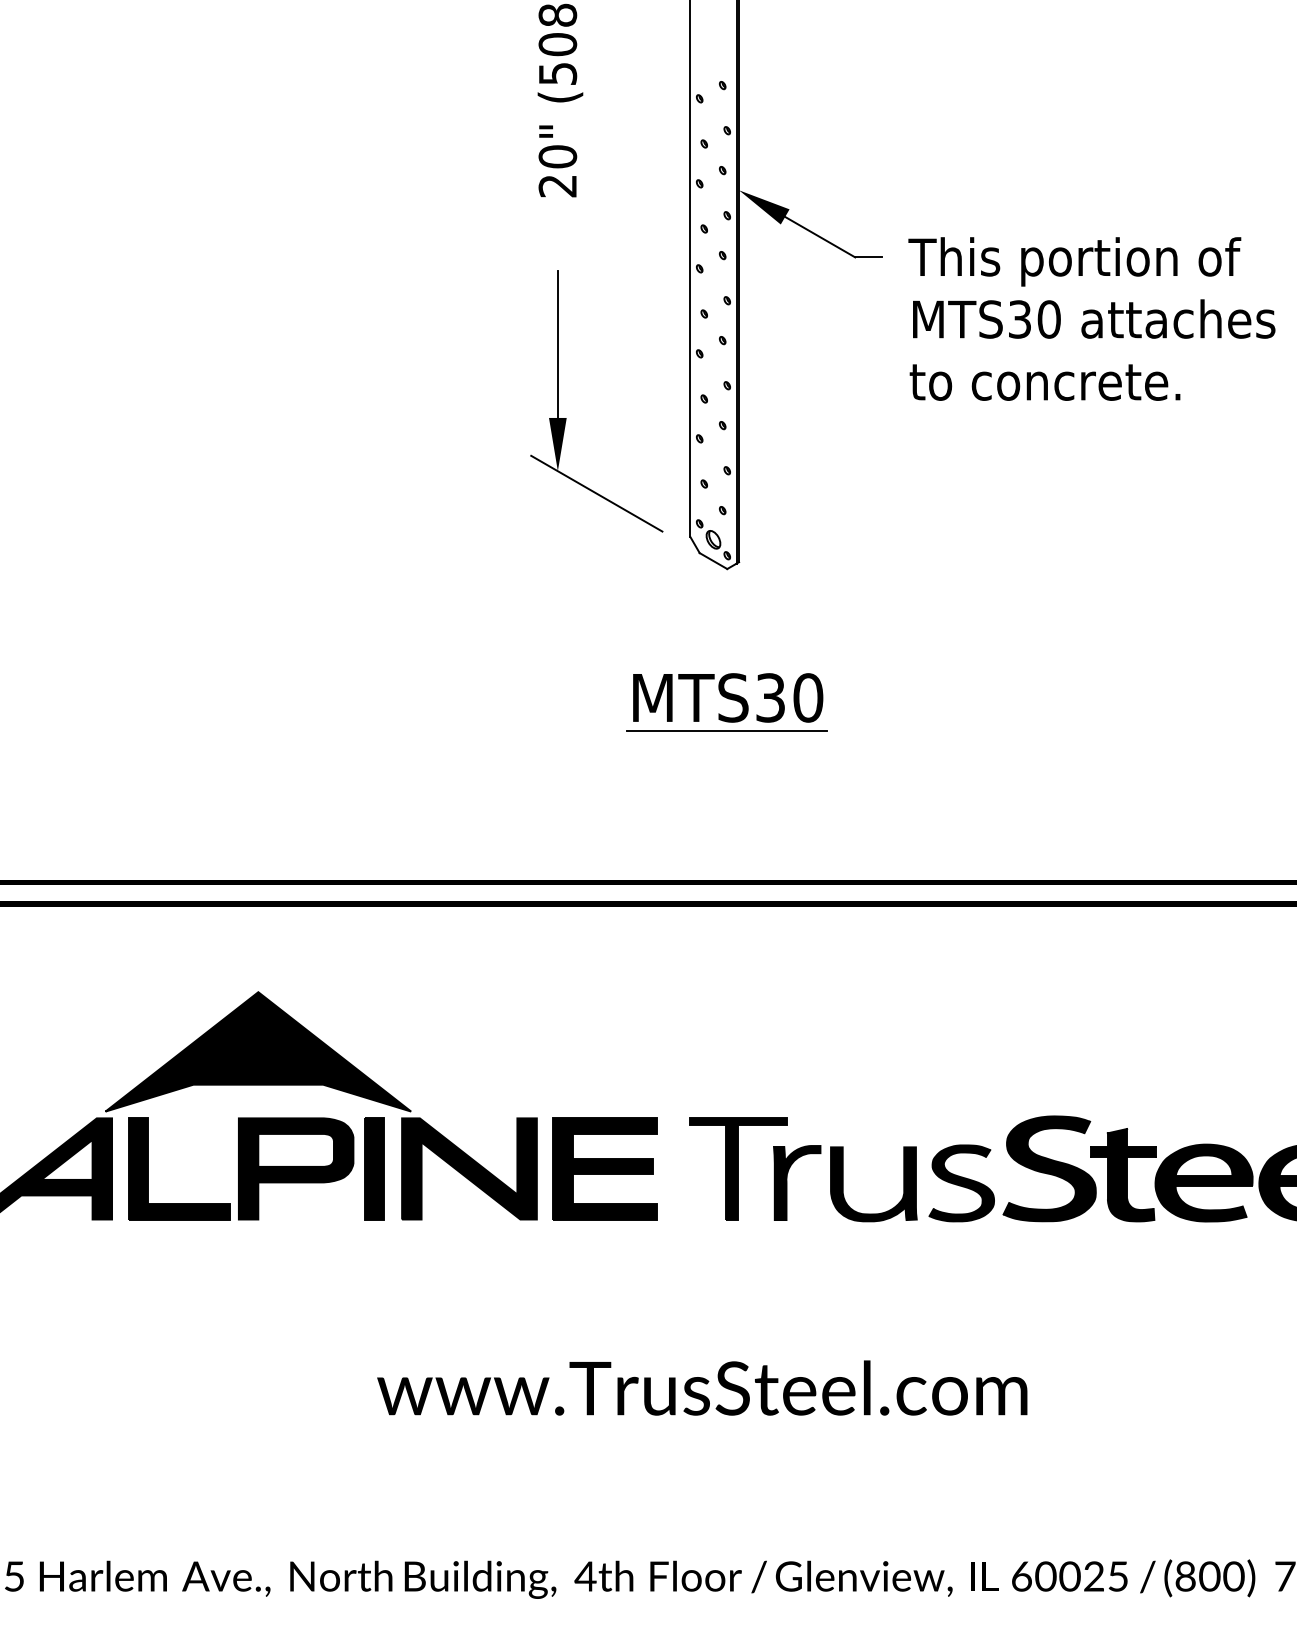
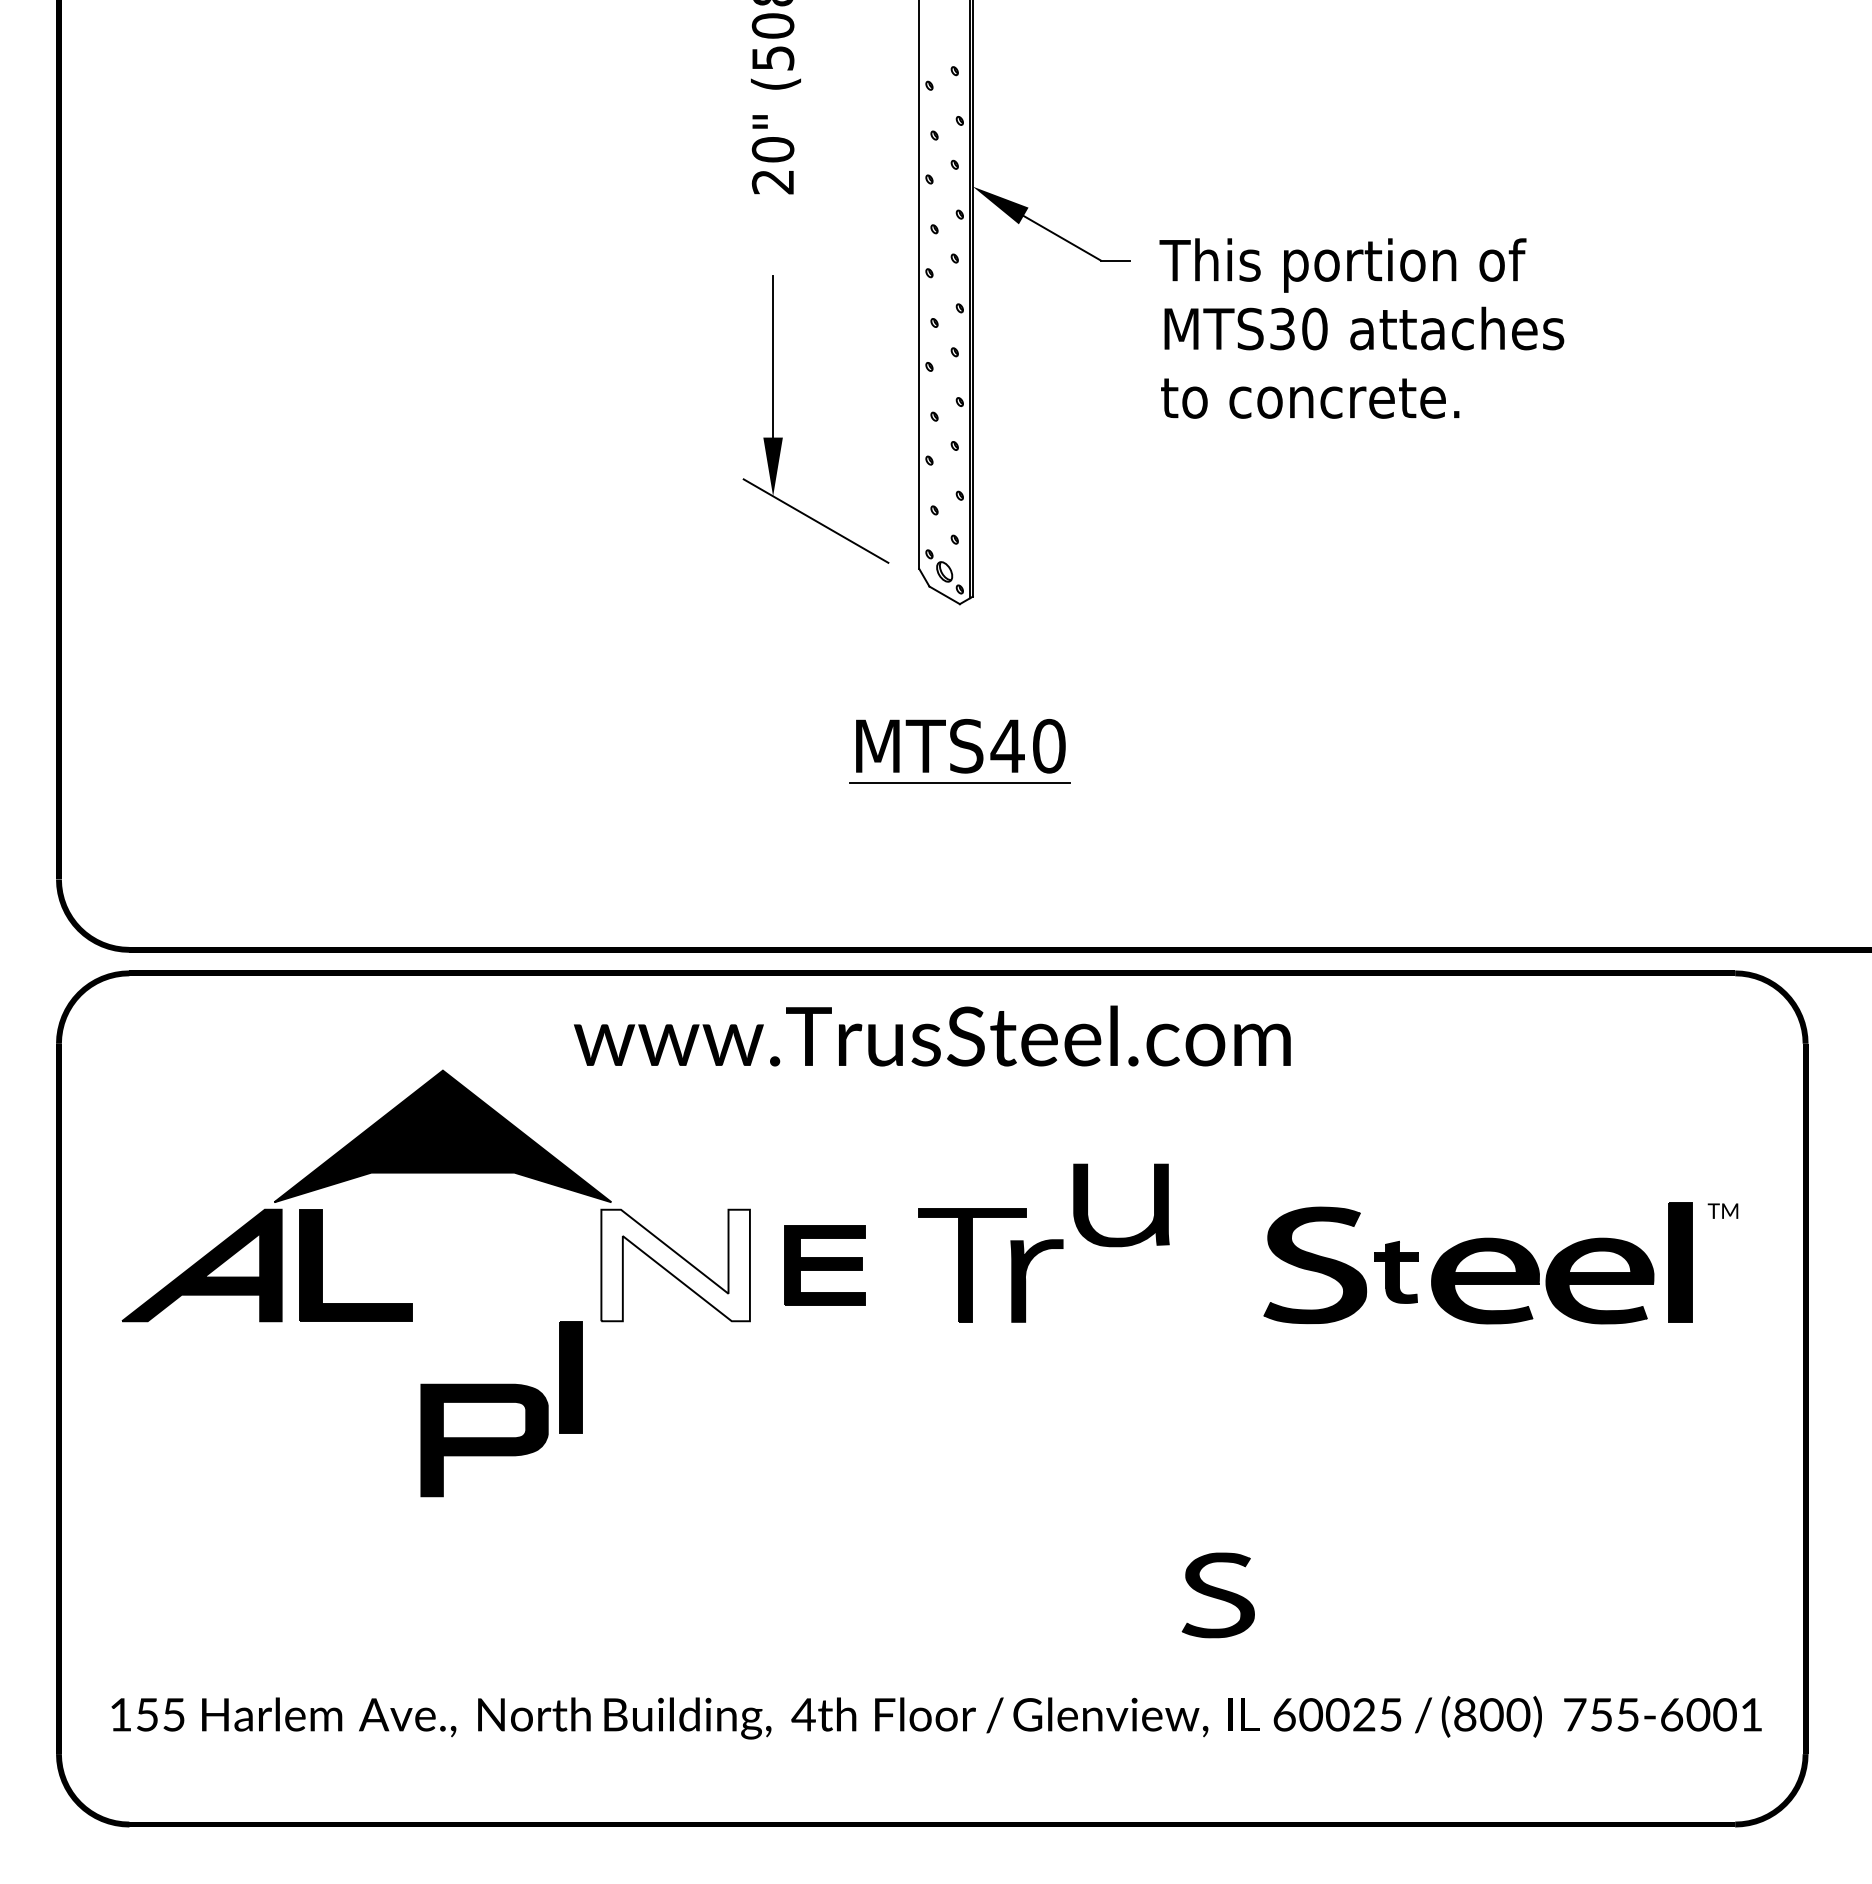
text: (770, 697) -> (1007, 745), MTS30 -> MTS40
part: (296, 1168) -> (484, 1440), moved
part: (374, 1168) -> (570, 1377), moved
fill: (469, 1168) -> (675, 1265), removed
part: (604, 1168) -> (824, 1265), size x0.7
part: (1123, 1175) -> (1396, 1272), size x0.6
part: (960, 1183) -> (1217, 1595), moved
part: (873, 1213) -> (1121, 1237), moved
text: (702, 1387) -> (932, 1035), moved

